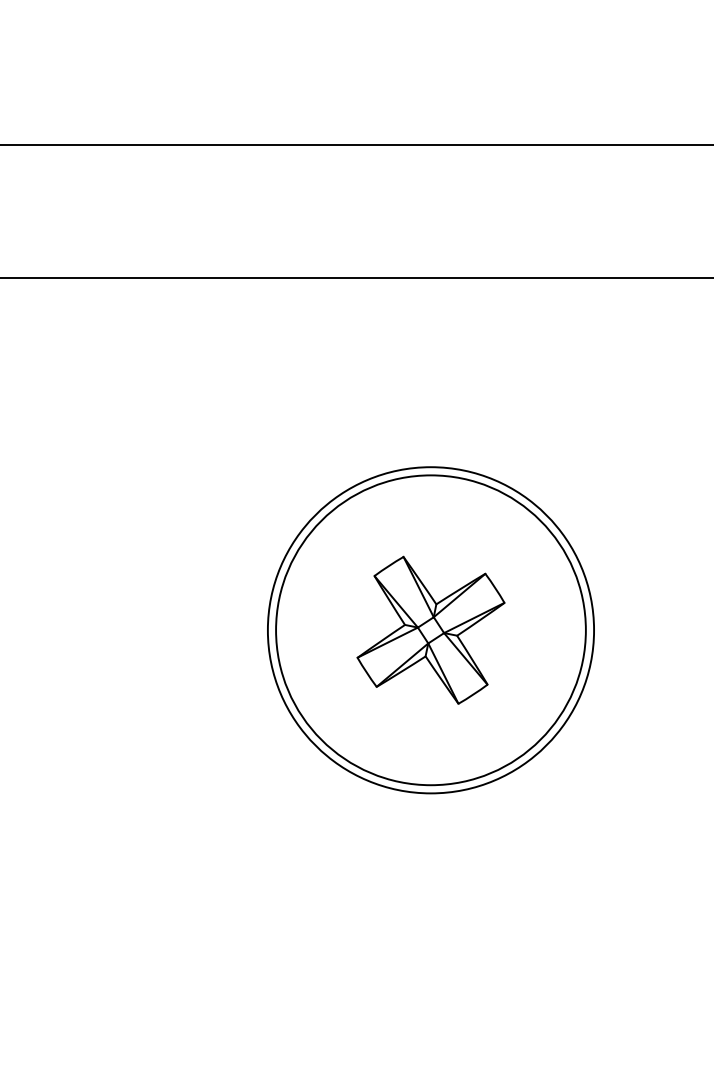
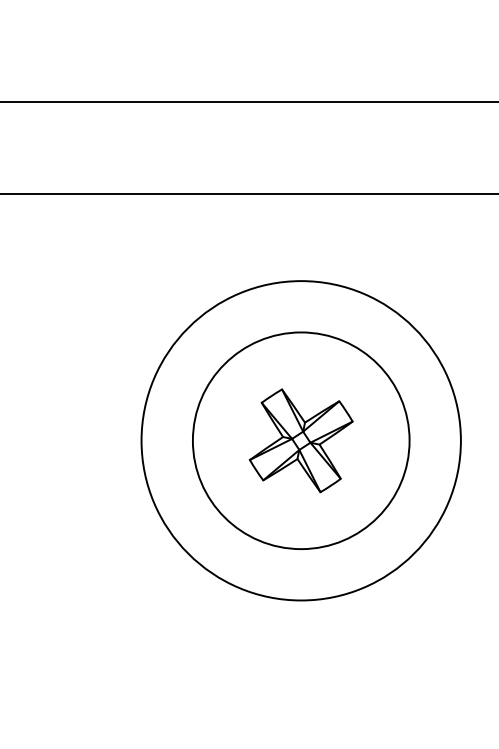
circle: (431, 629) -> (301, 440), size x1.4

